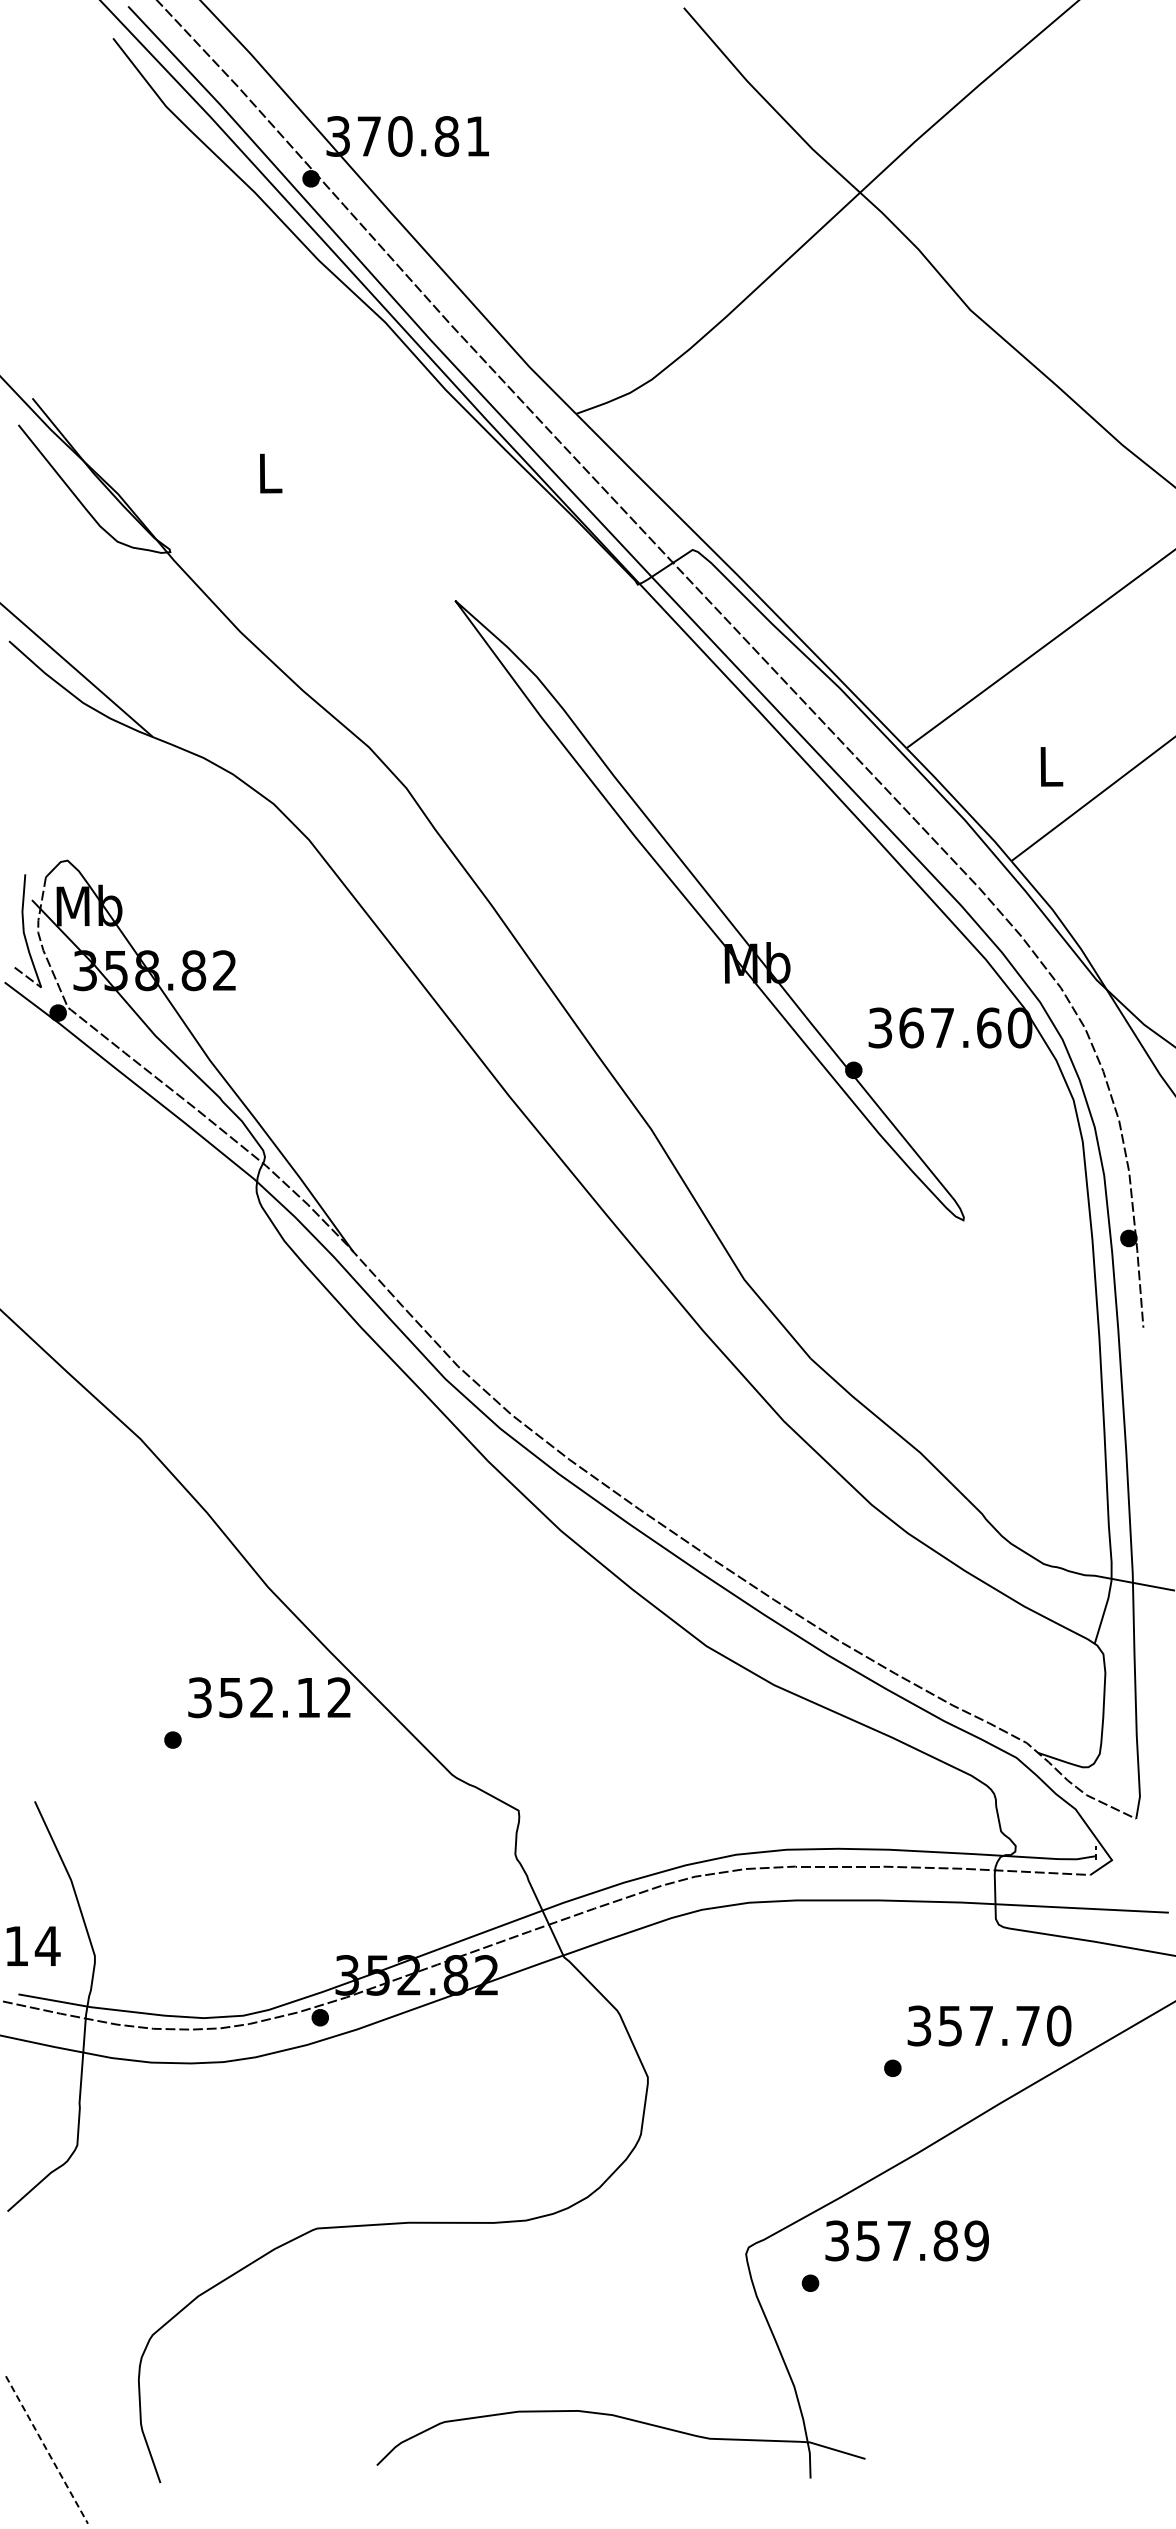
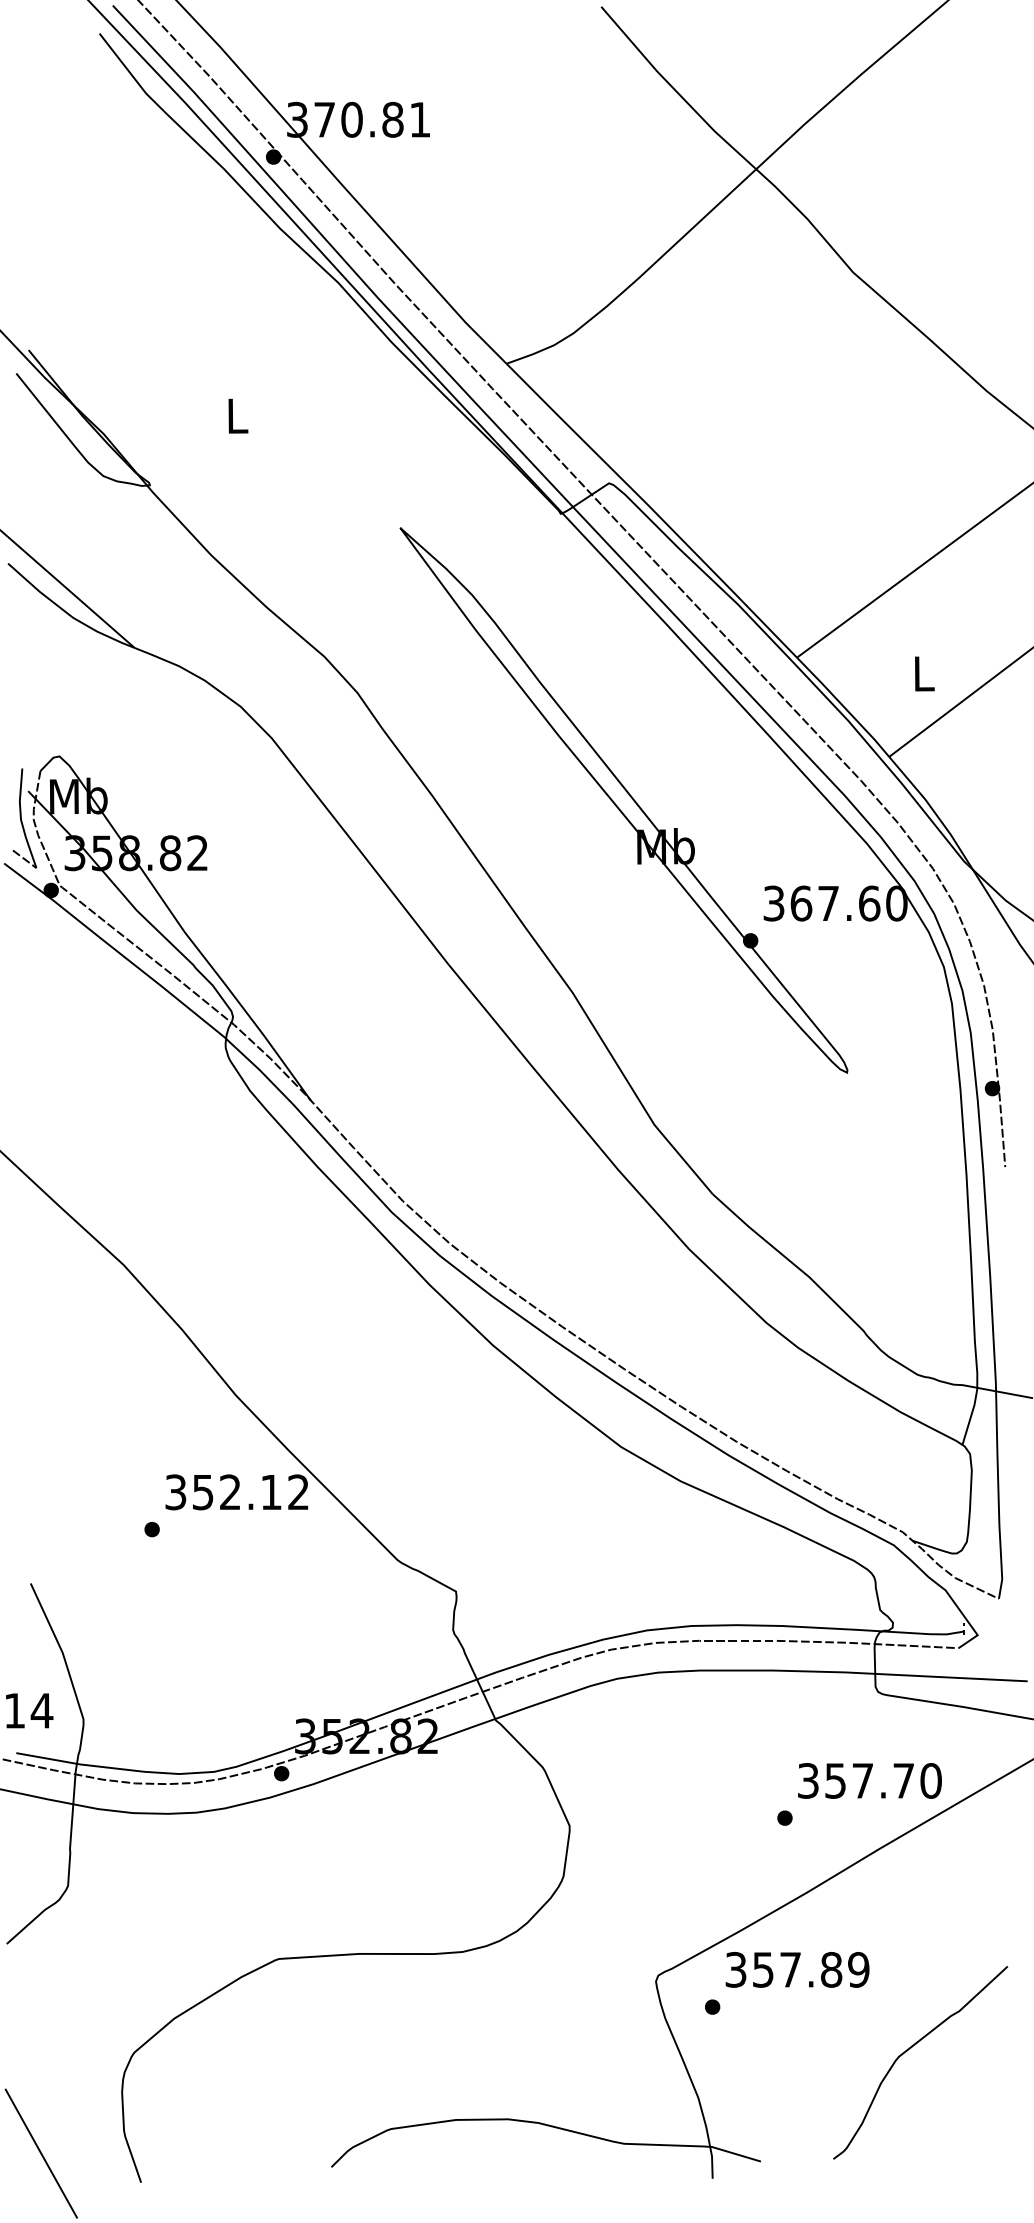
curve: (1033, 2332) -> (908, 2050), added
line: (46, 2450) -> (40, 2154), dashed -> solid

